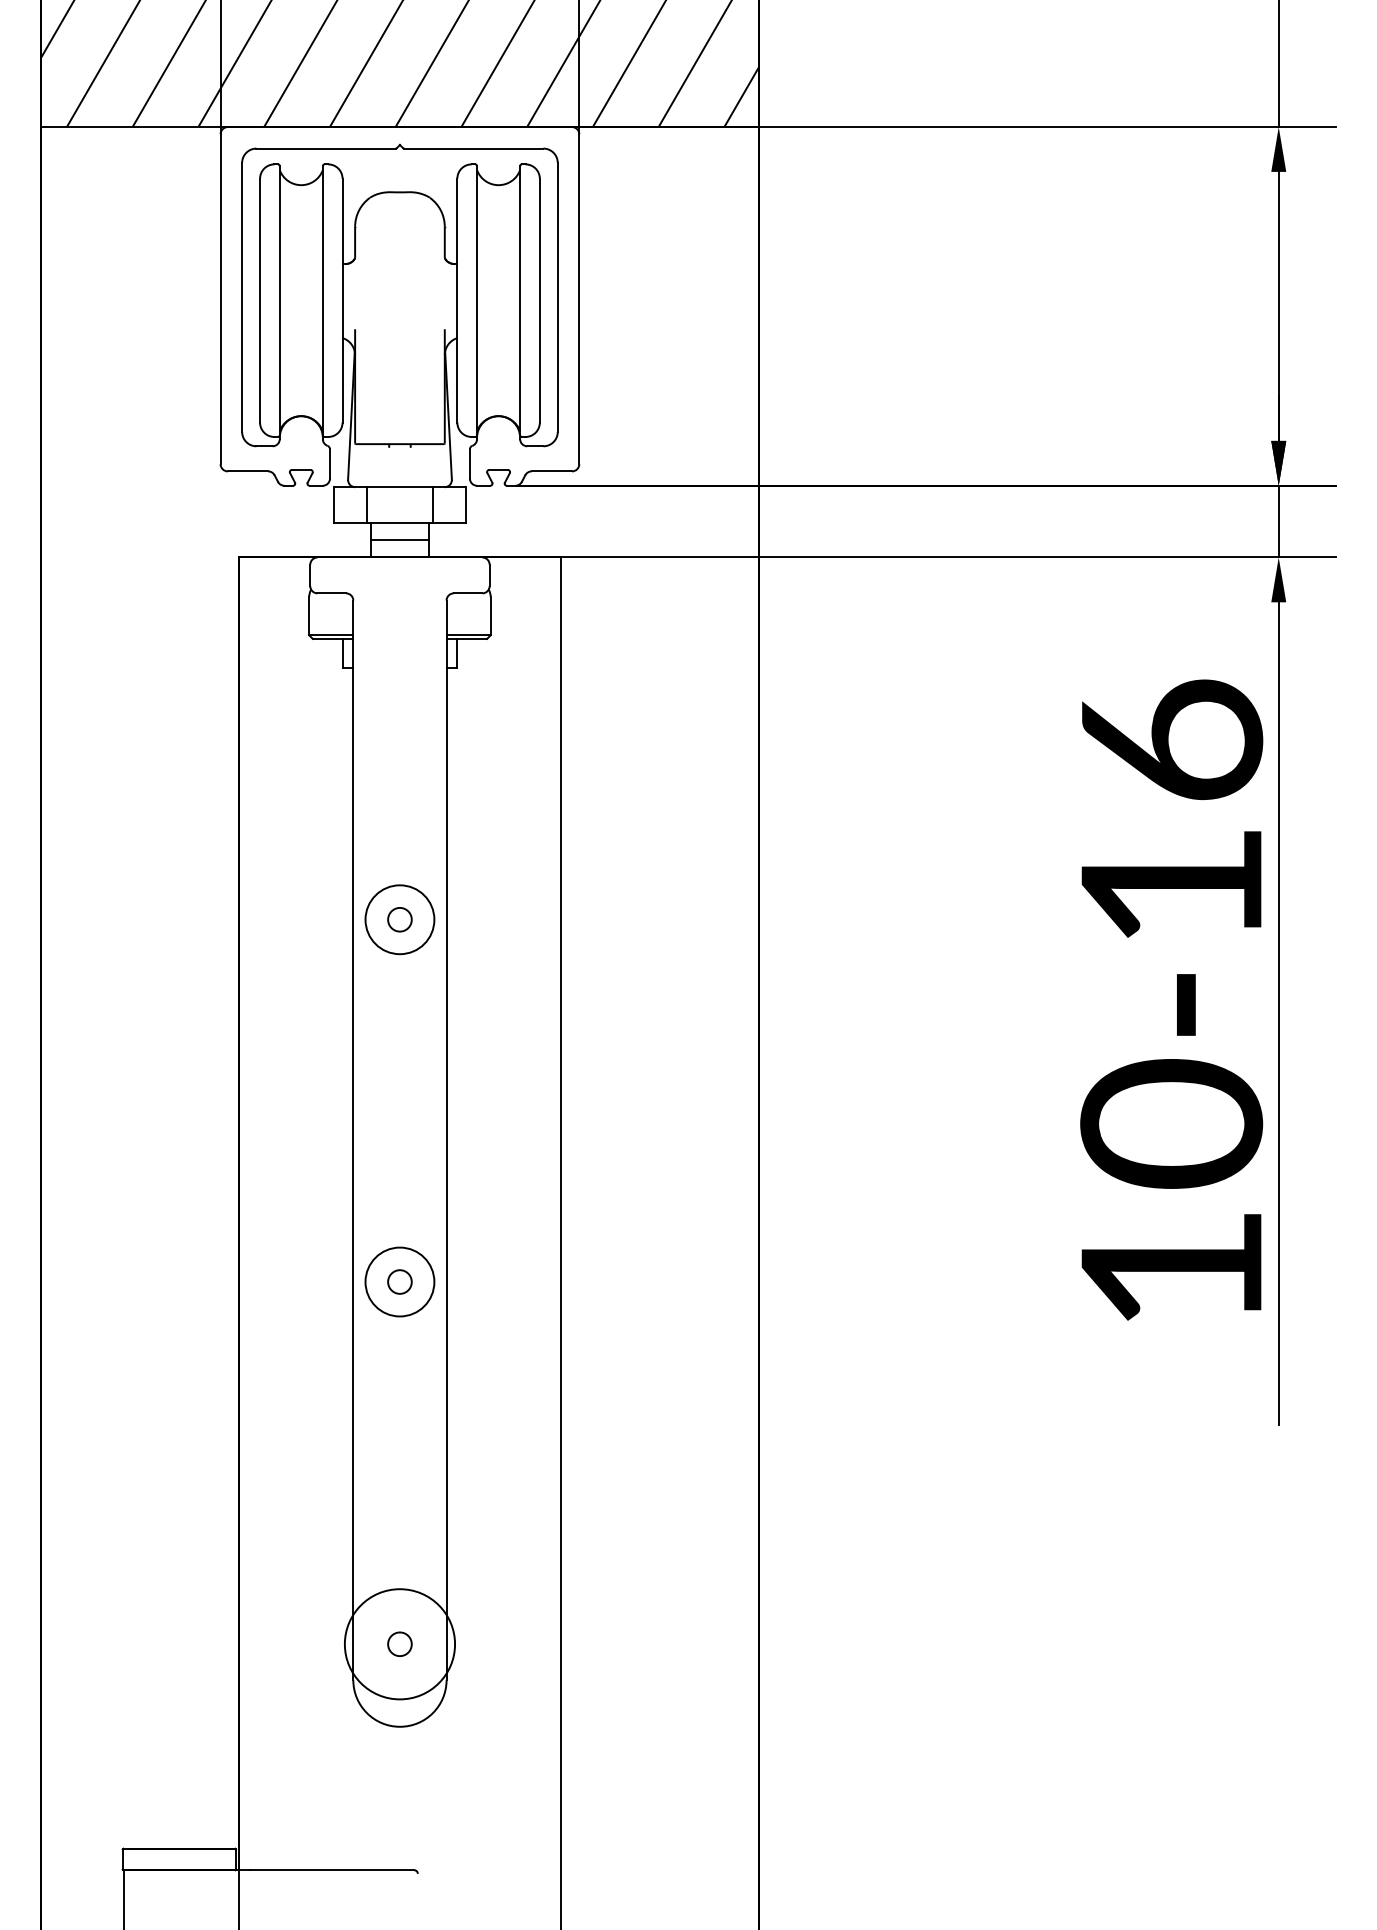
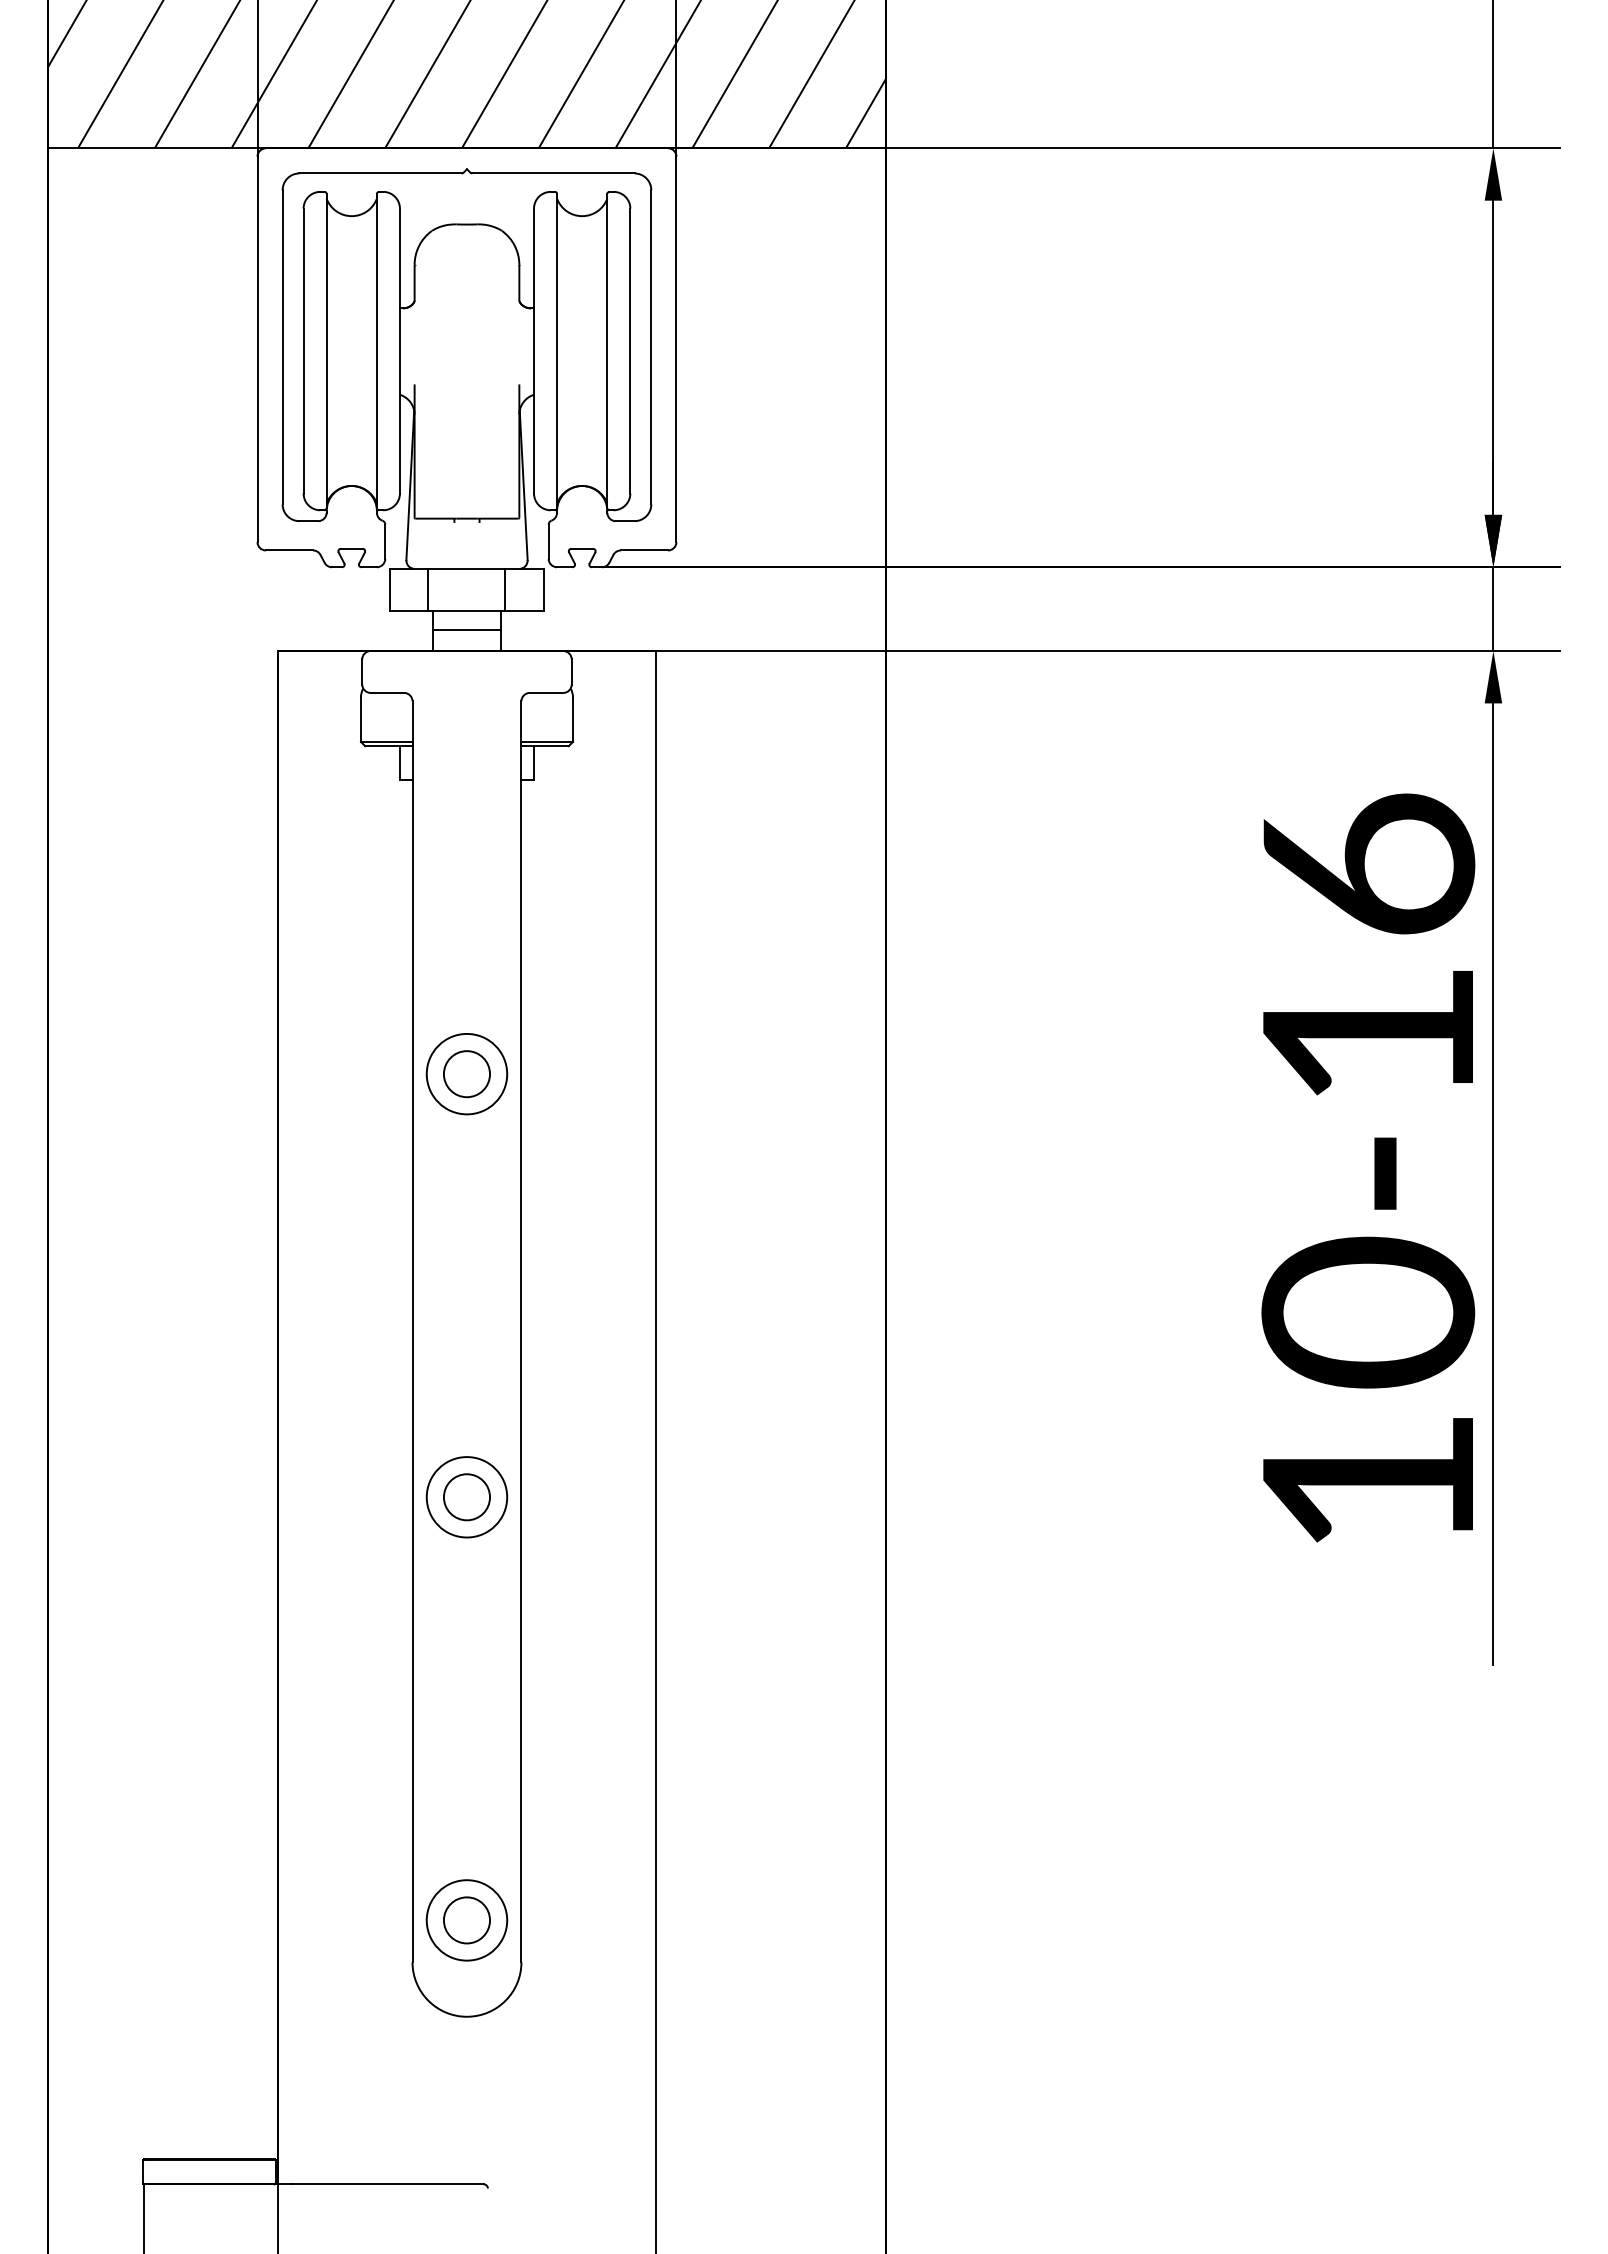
circle: (399, 919) -> (466, 1073), size x1.67
circle: (399, 1281) -> (466, 1496), size x1.67
circle: (399, 1643) -> (466, 1919), size x0.62
circle: (399, 1644) -> (466, 1920), size x1.67

